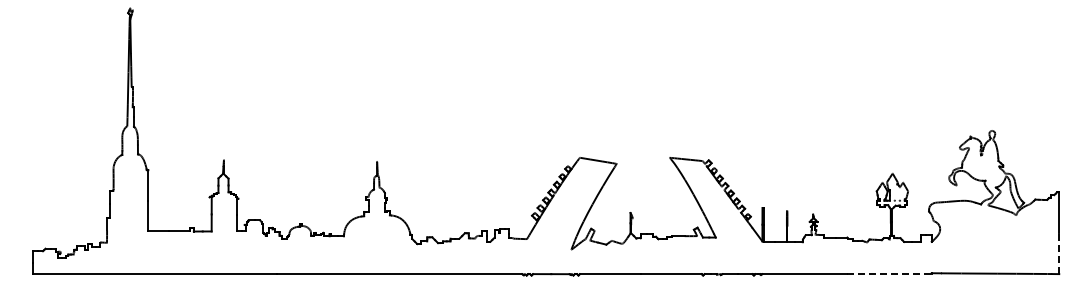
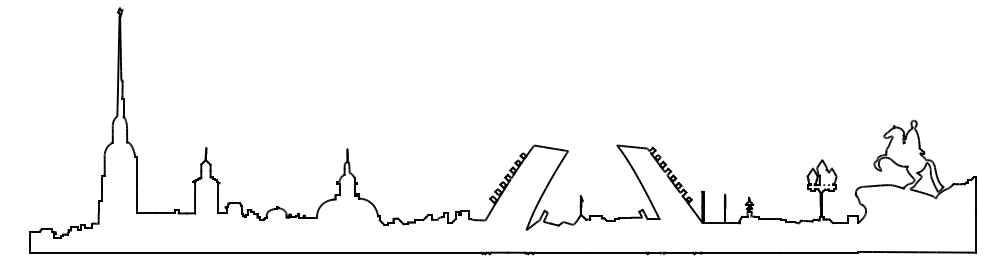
line: (1059, 253) -> (975, 233), dashed -> solid
line: (889, 274) -> (819, 253), dashed -> solid

